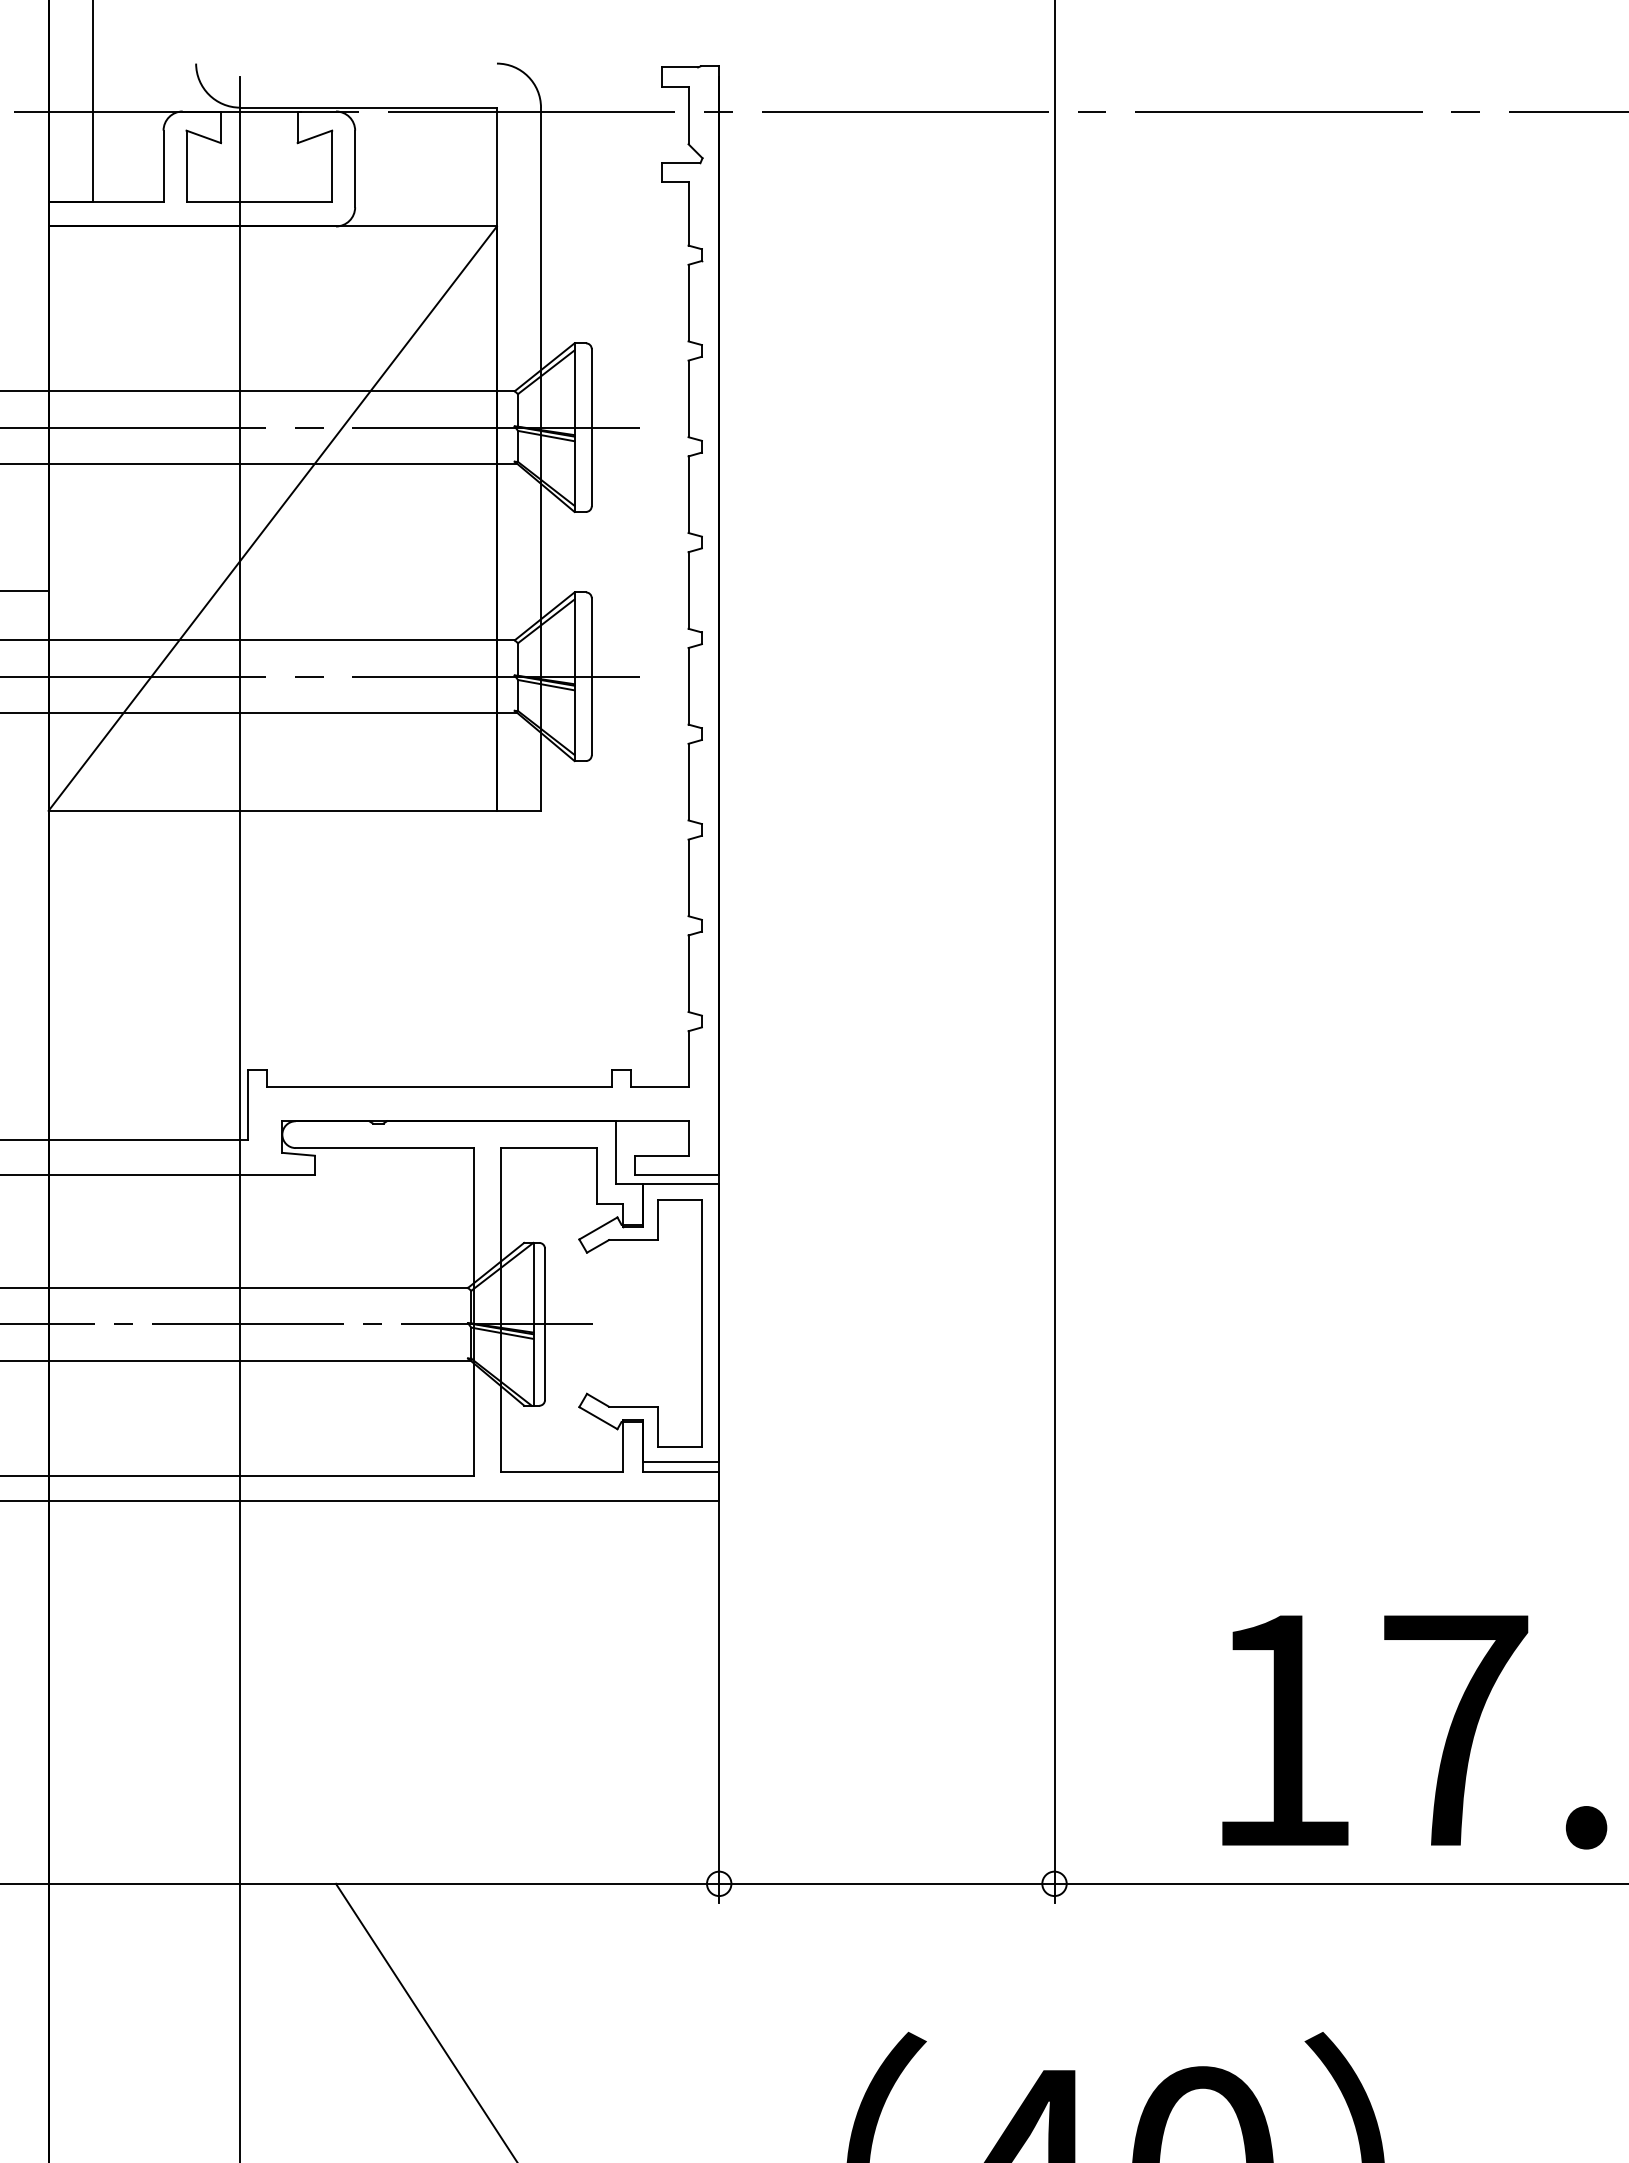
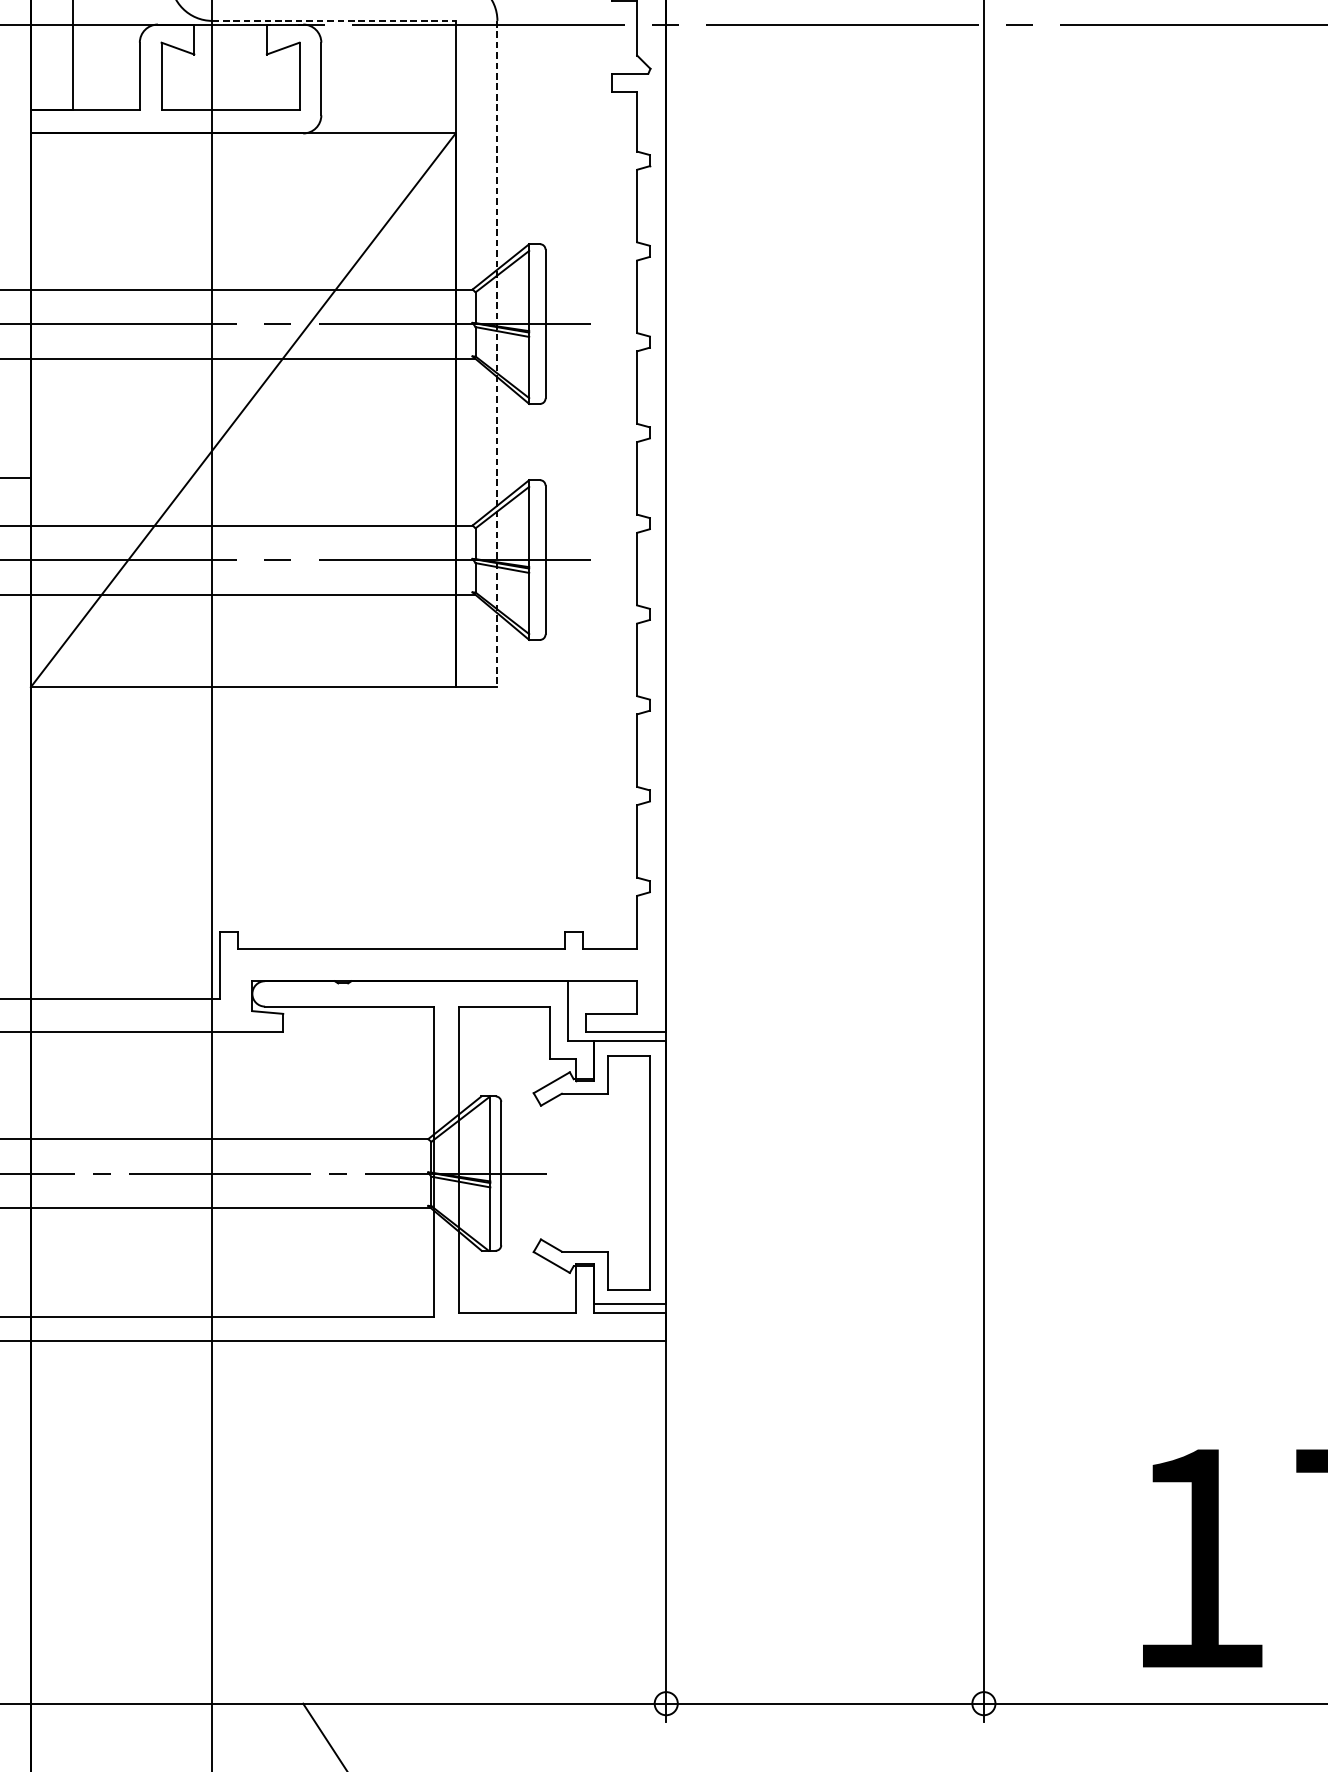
line: (369, 107) -> (334, 20), solid -> dashed
line: (541, 459) -> (497, 354), solid -> dashed

